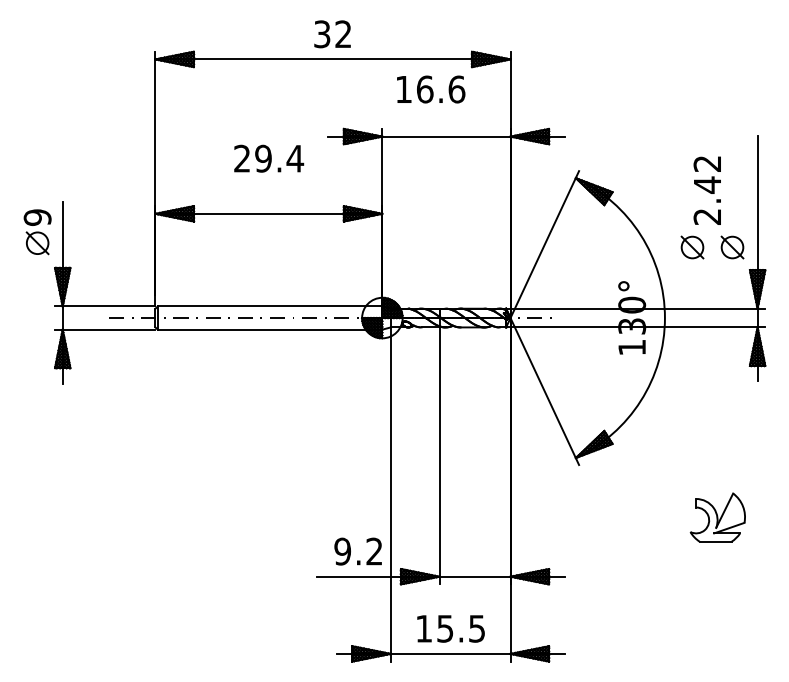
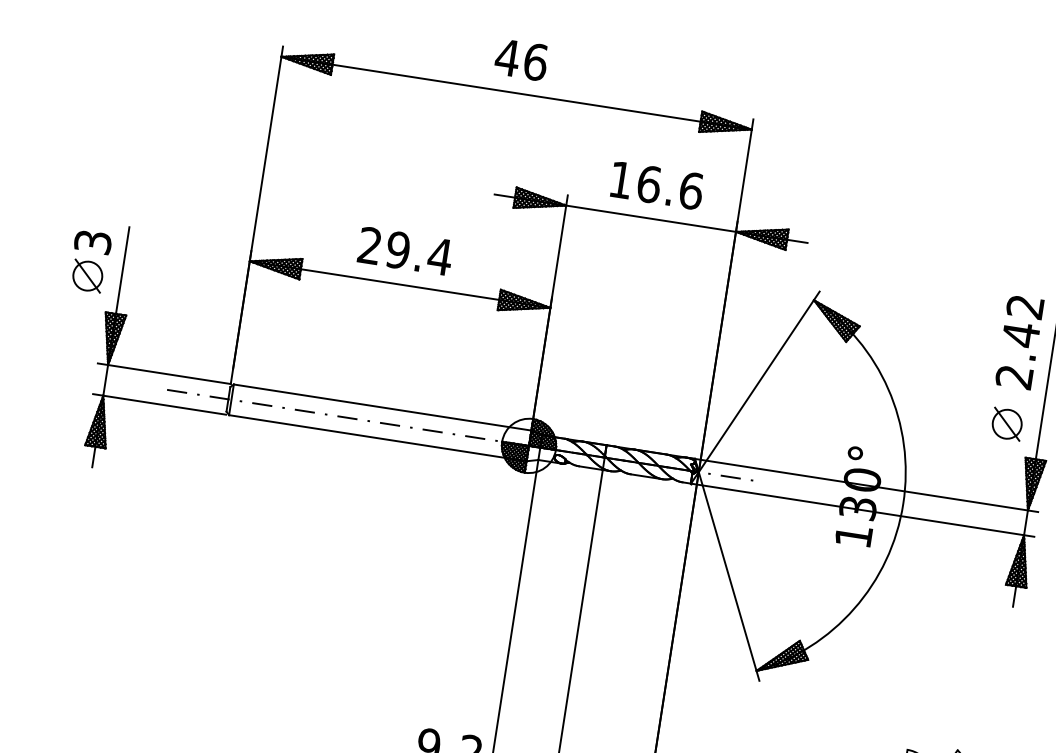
text: (332, 34) -> (521, 60), 32 -> 46
text: (431, 89) -> (657, 185), moved
text: (269, 158) -> (406, 251), moved
text: (706, 190) -> (1018, 341), moved
text: (37, 217) -> (92, 241), 9 -> 3
part: (692, 247) -> (954, 416), removed

